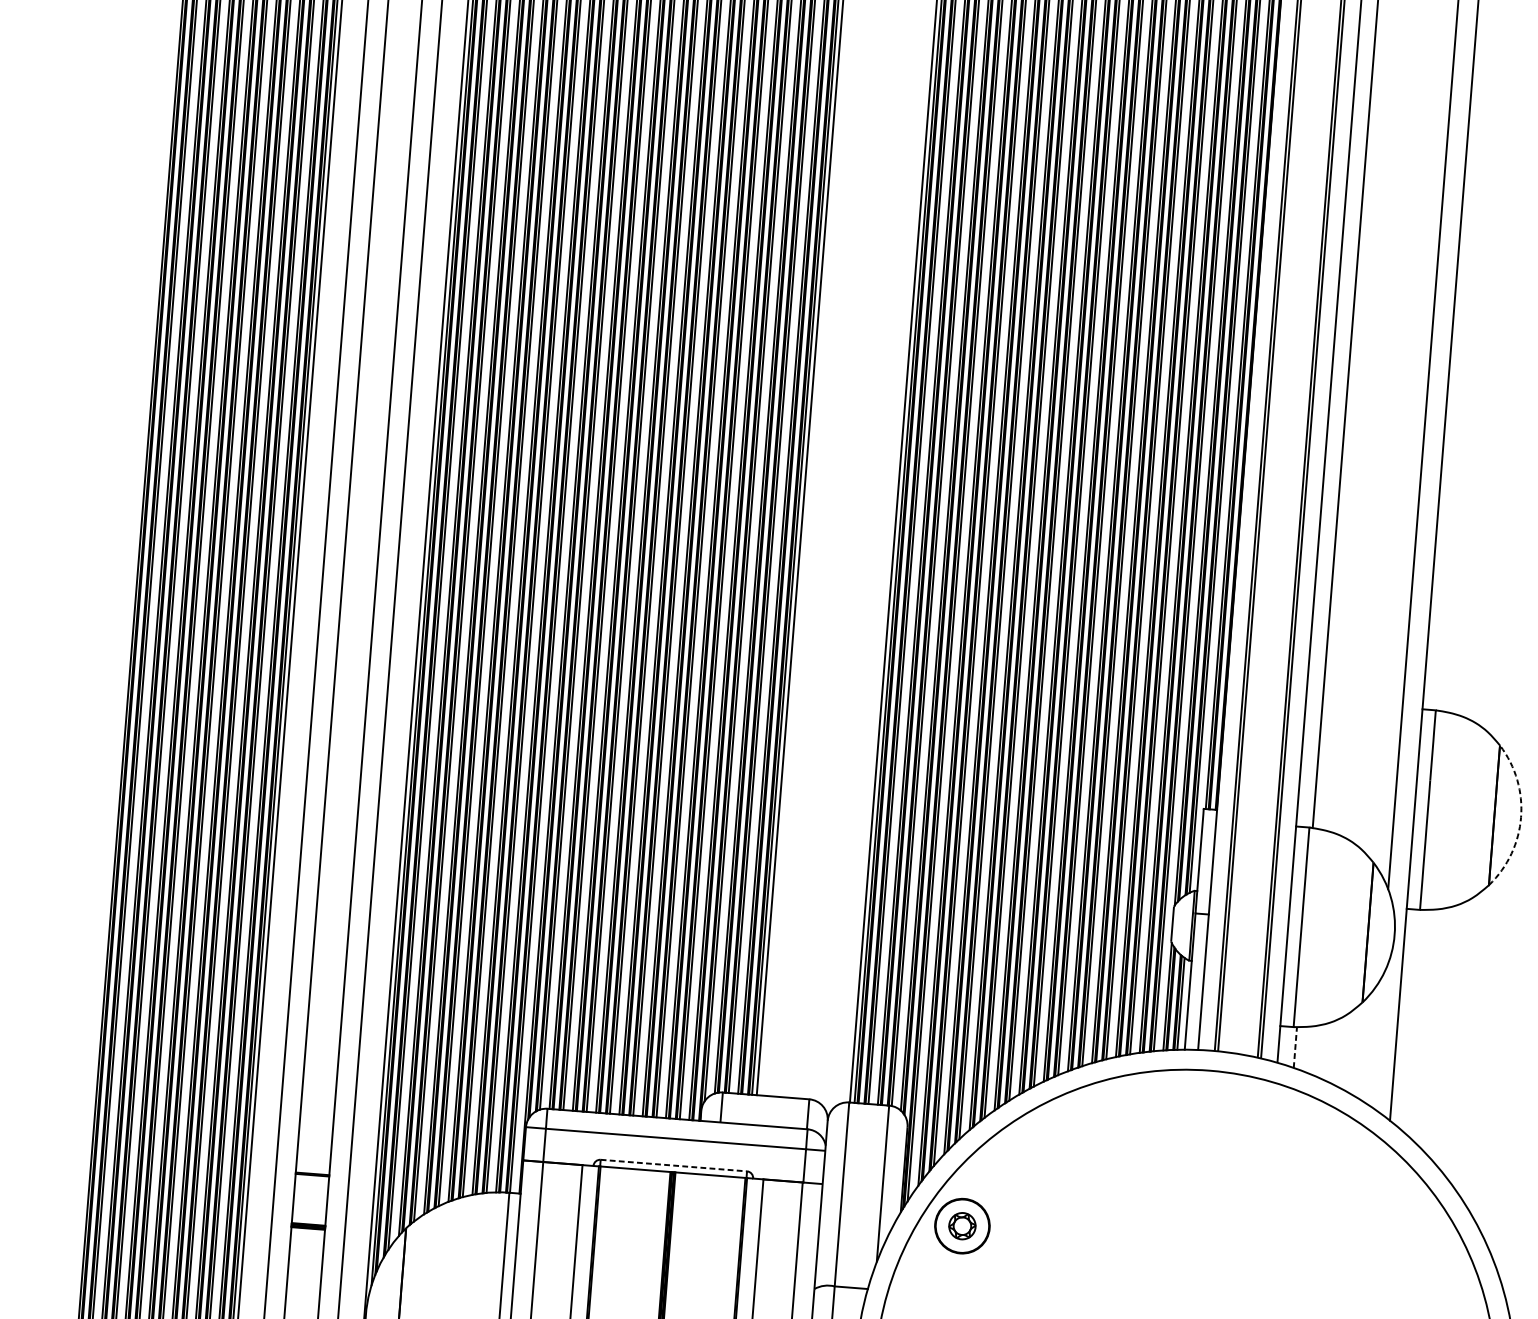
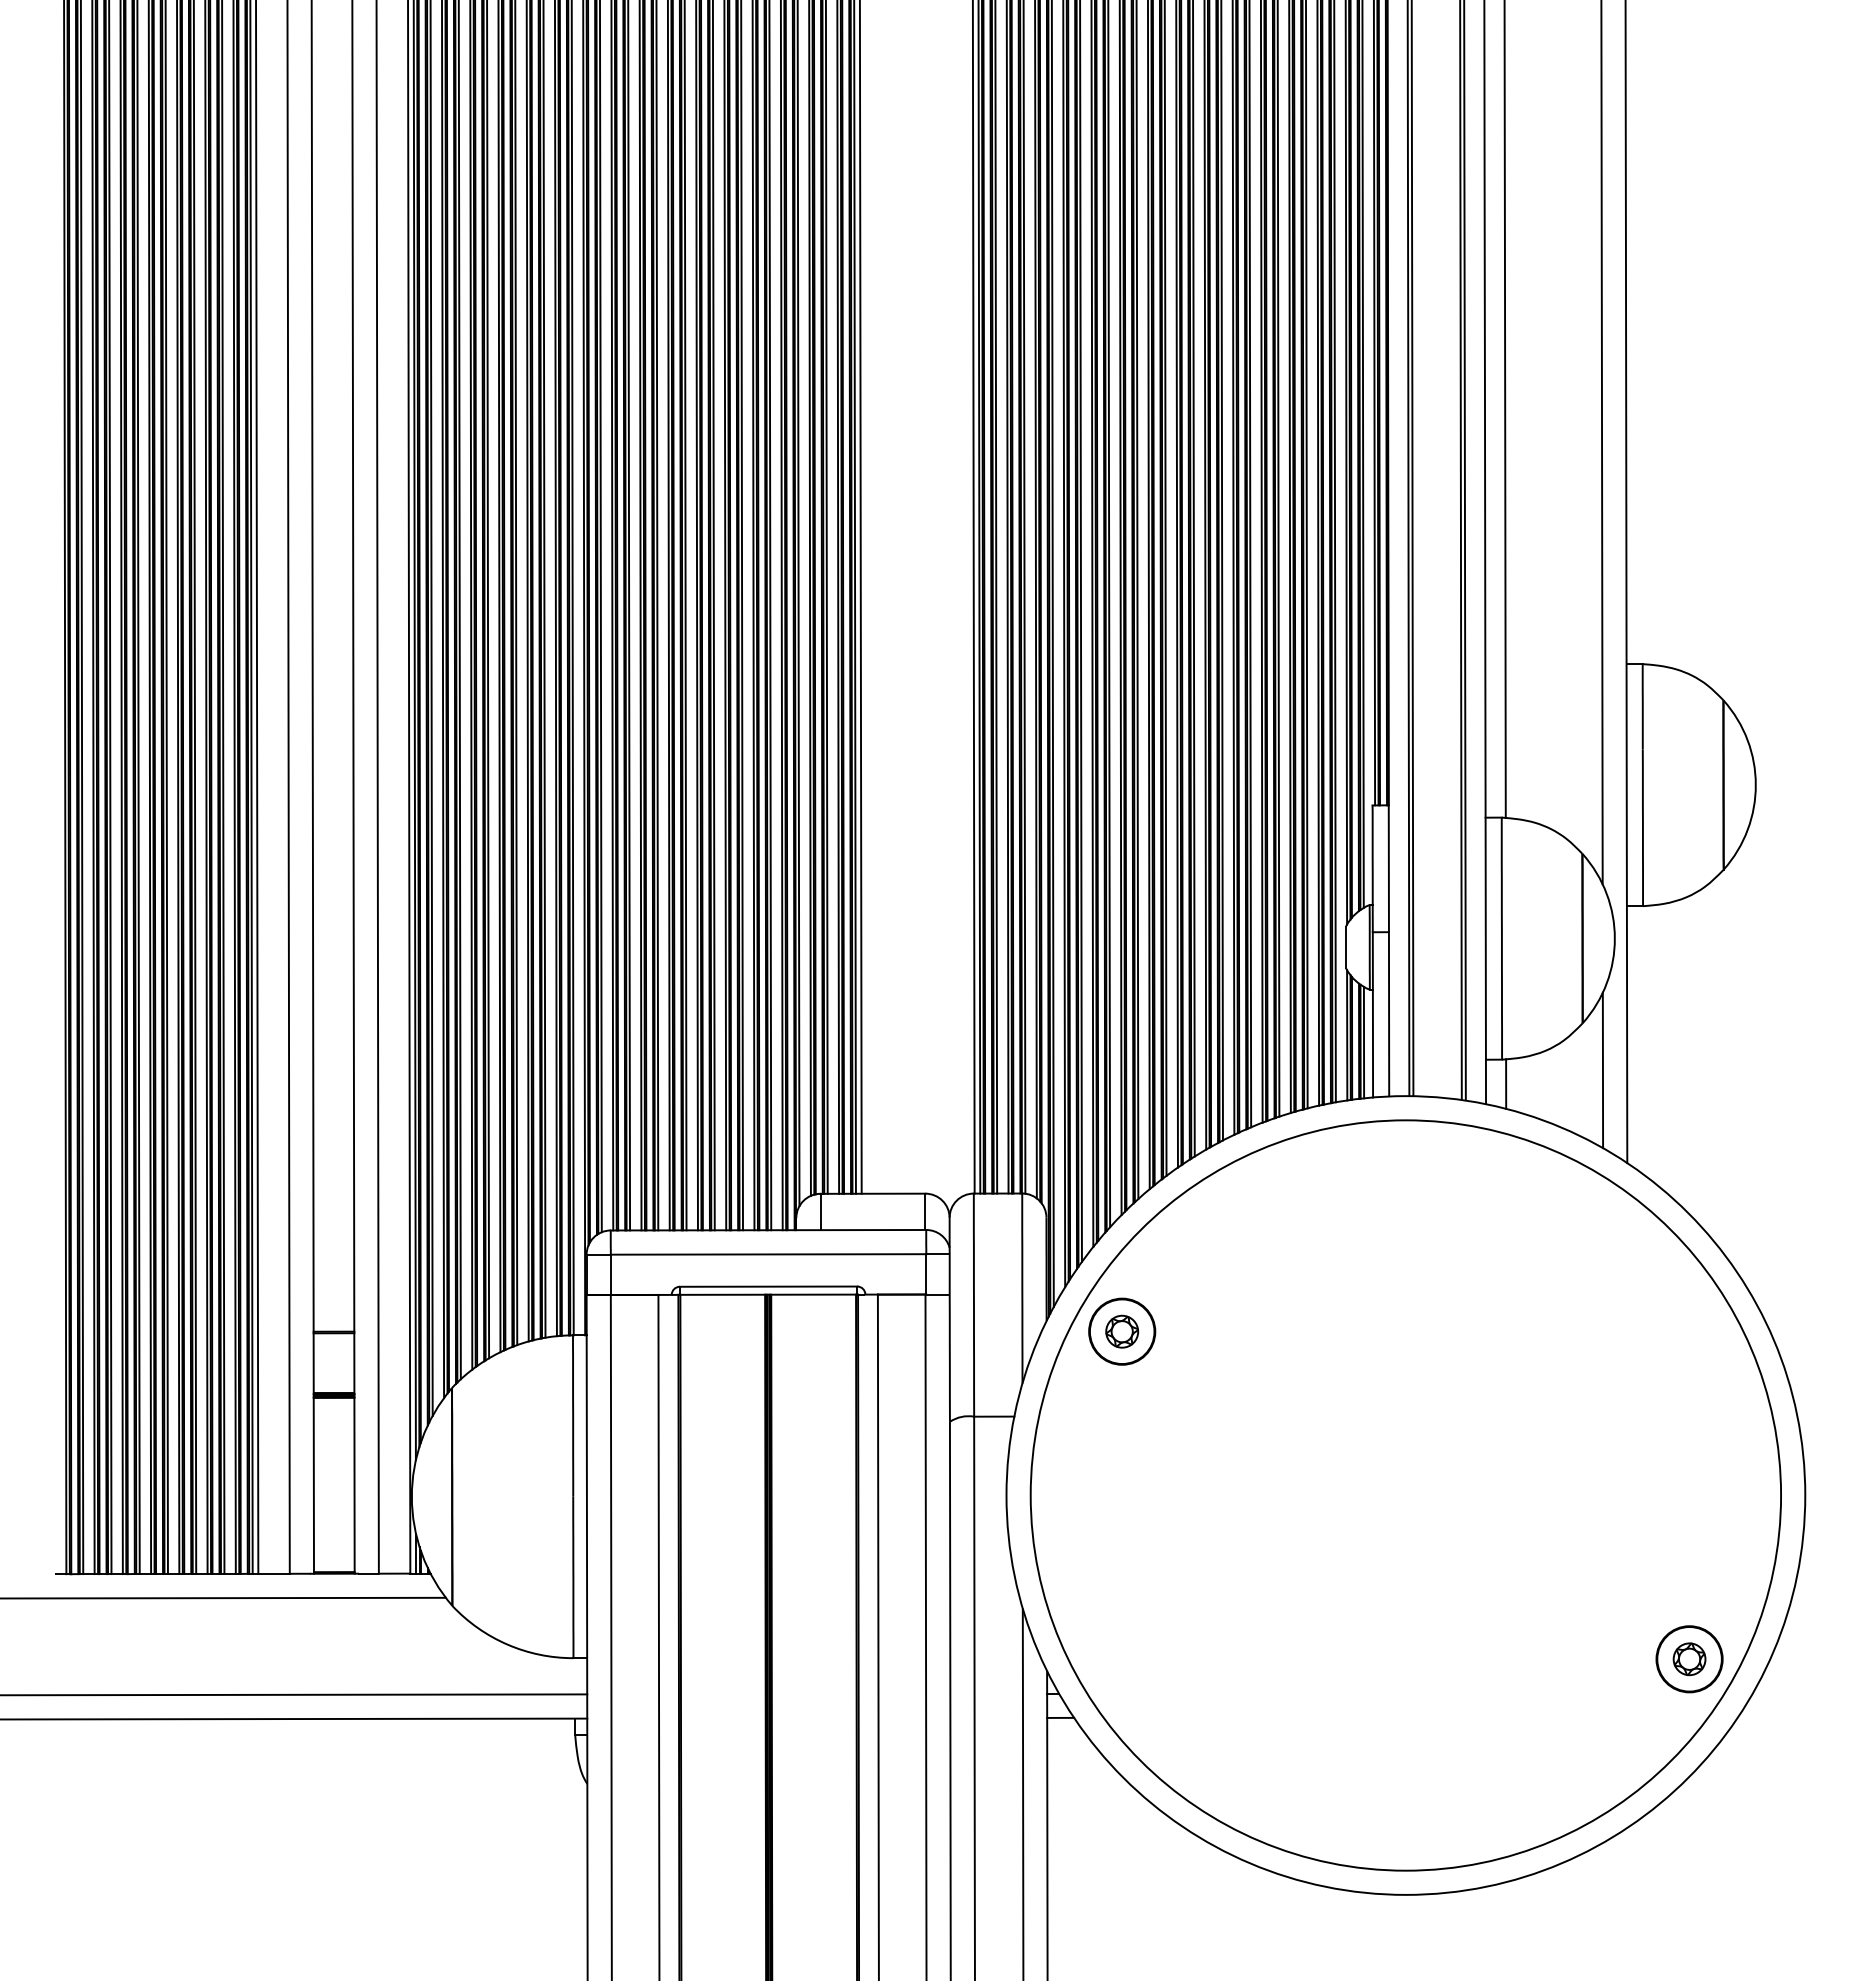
arc: (1520, 817) -> (1755, 784), dashed -> solid
line: (1375, 1042) -> (1602, 1070), added
line: (1295, 1047) -> (1506, 1084), dashed -> solid
line: (673, 1165) -> (768, 1286), dashed -> solid

